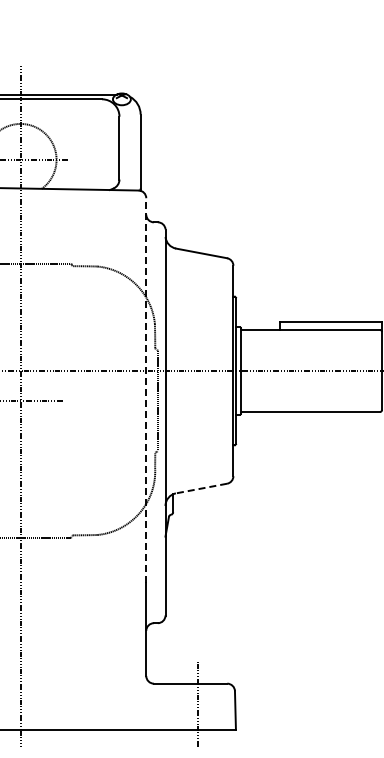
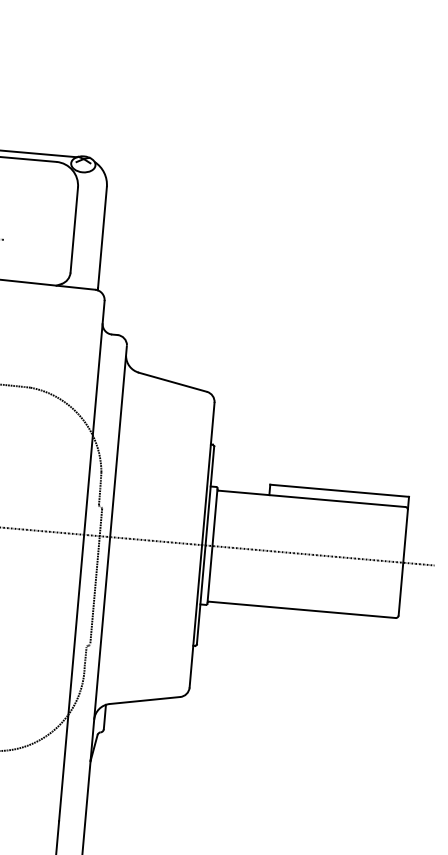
line: (146, 389) -> (82, 559), dashed -> solid
line: (201, 488) -> (144, 700), dashed -> solid

